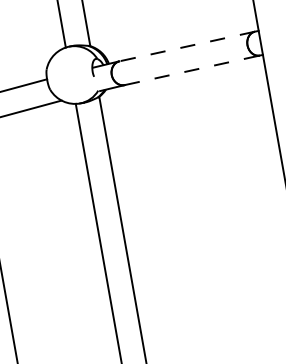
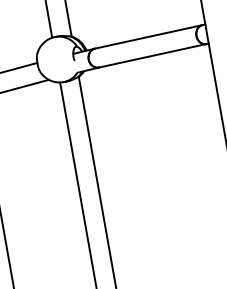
line: (187, 45) -> (148, 36), dashed -> solid
line: (192, 69) -> (152, 55), dashed -> solid

